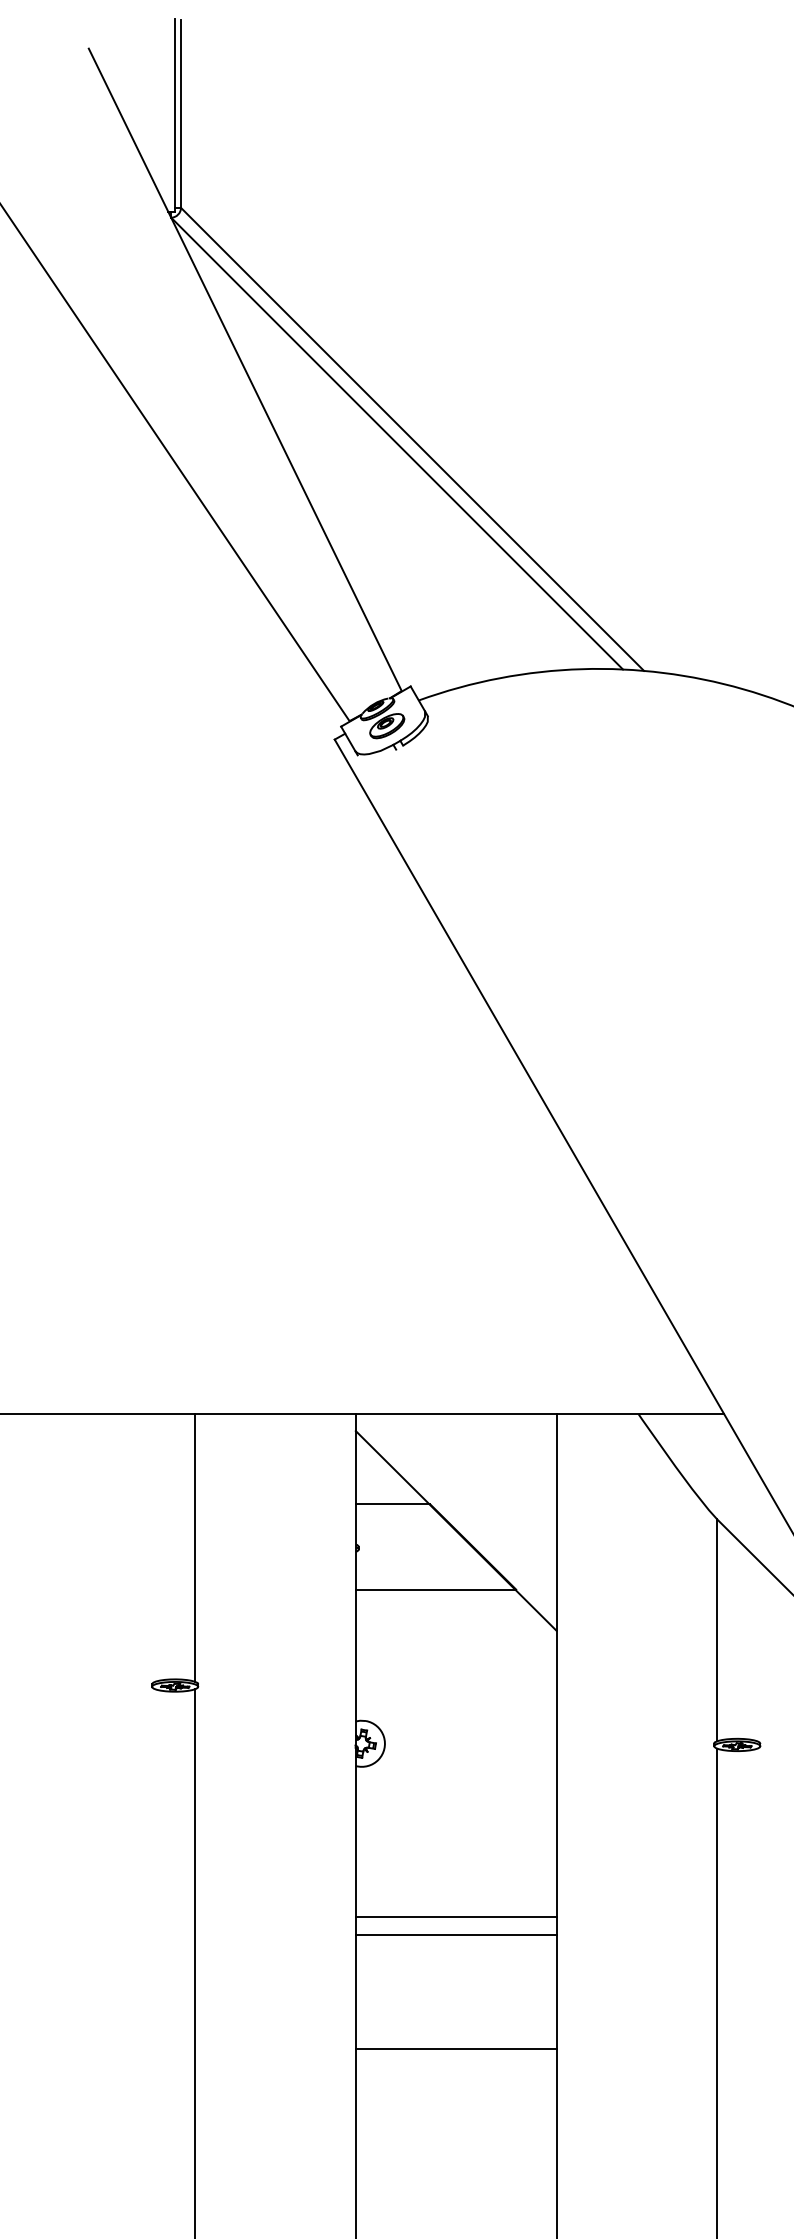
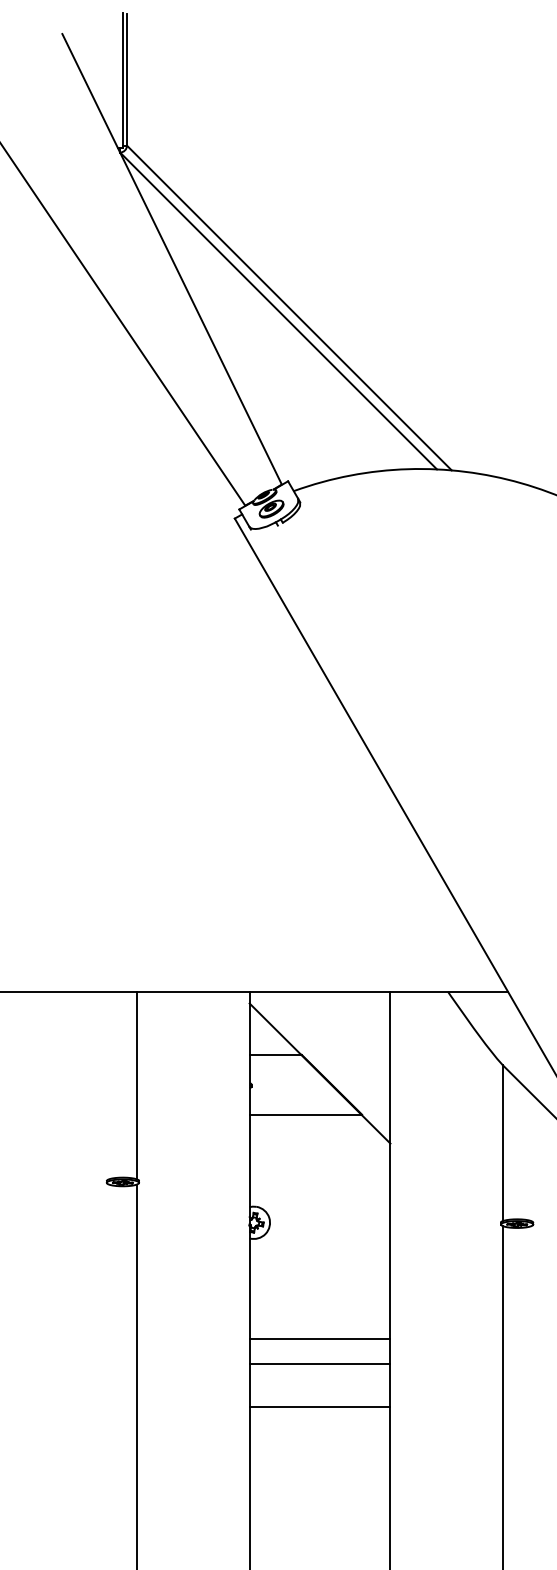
line: (455, 1916) -> (319, 1363), moved
line: (455, 1934) -> (319, 1338), moved
line: (455, 2048) -> (319, 1407), moved

